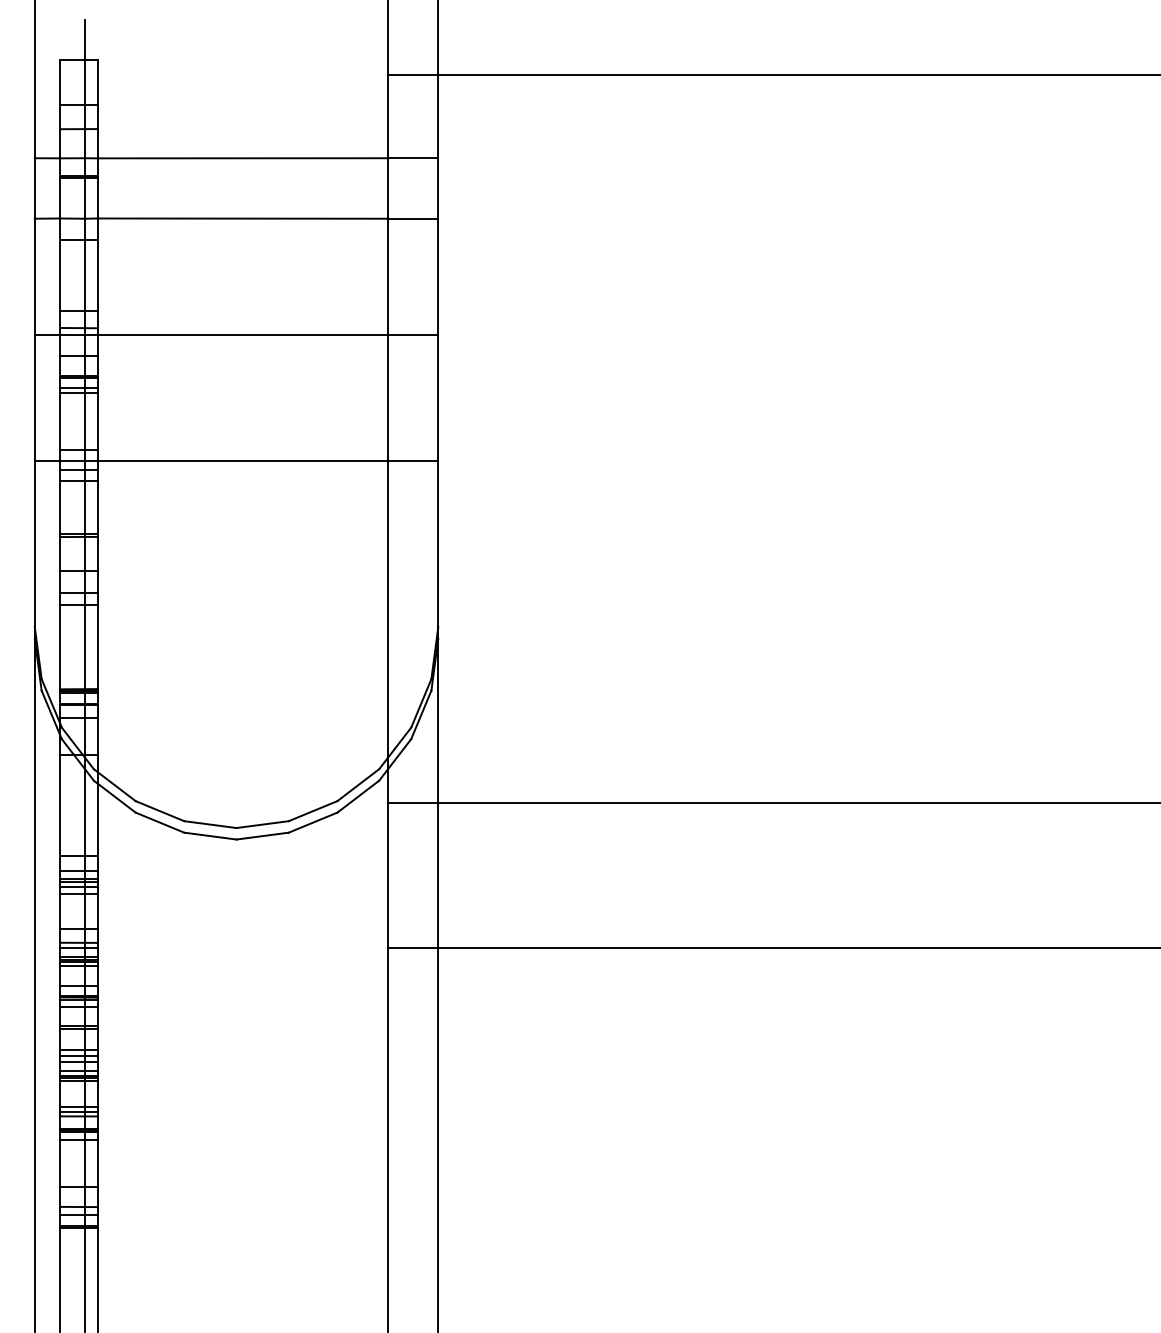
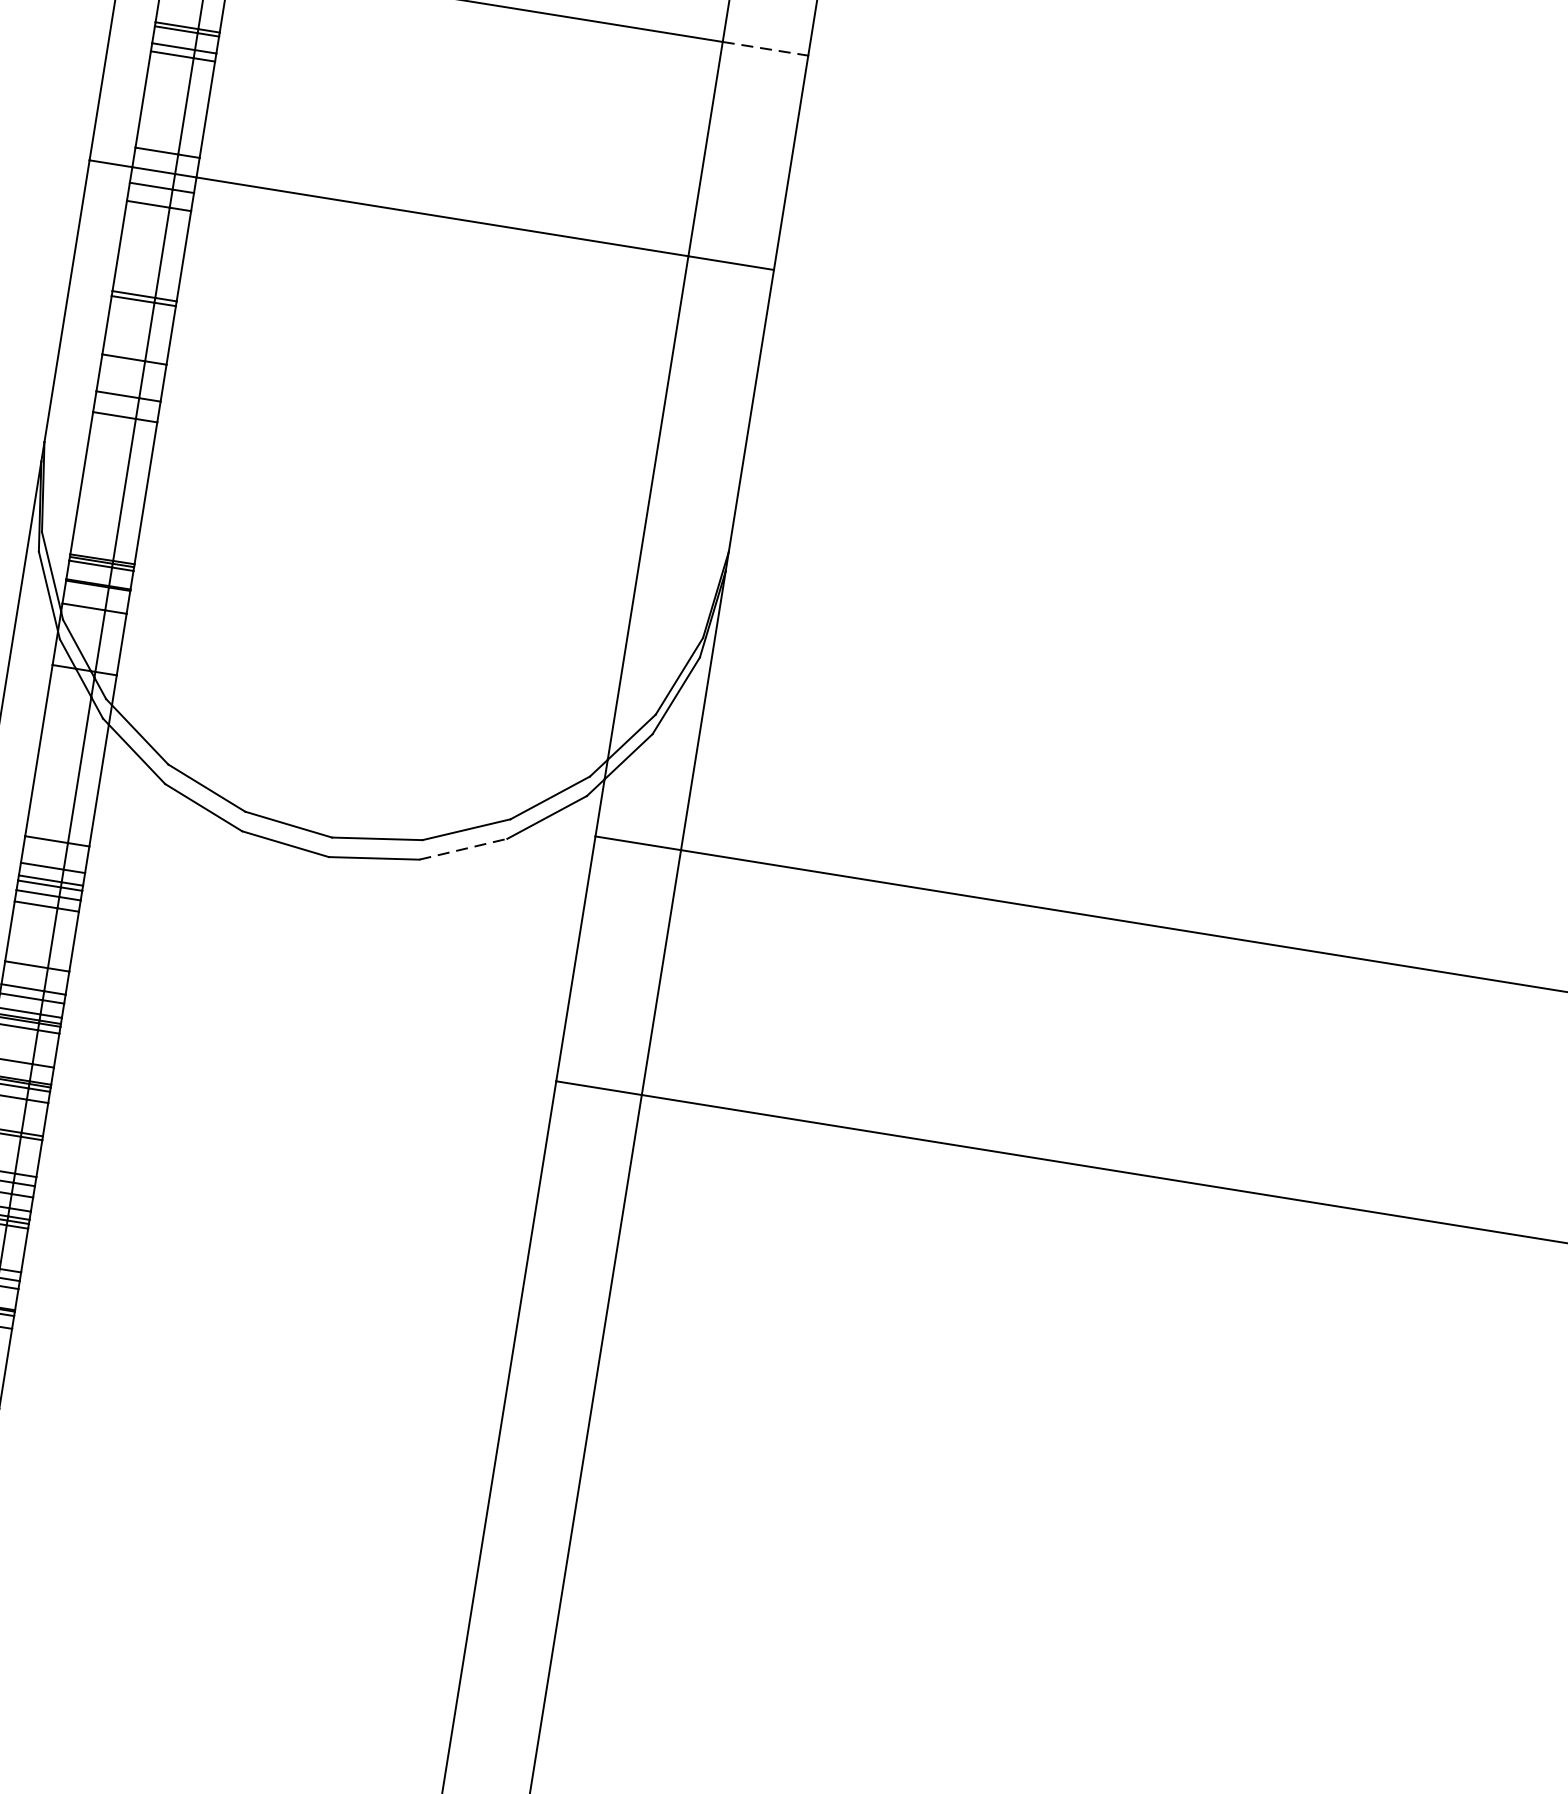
line: (413, 334) -> (766, 48), solid -> dashed
line: (313, 822) -> (464, 849), solid -> dashed

